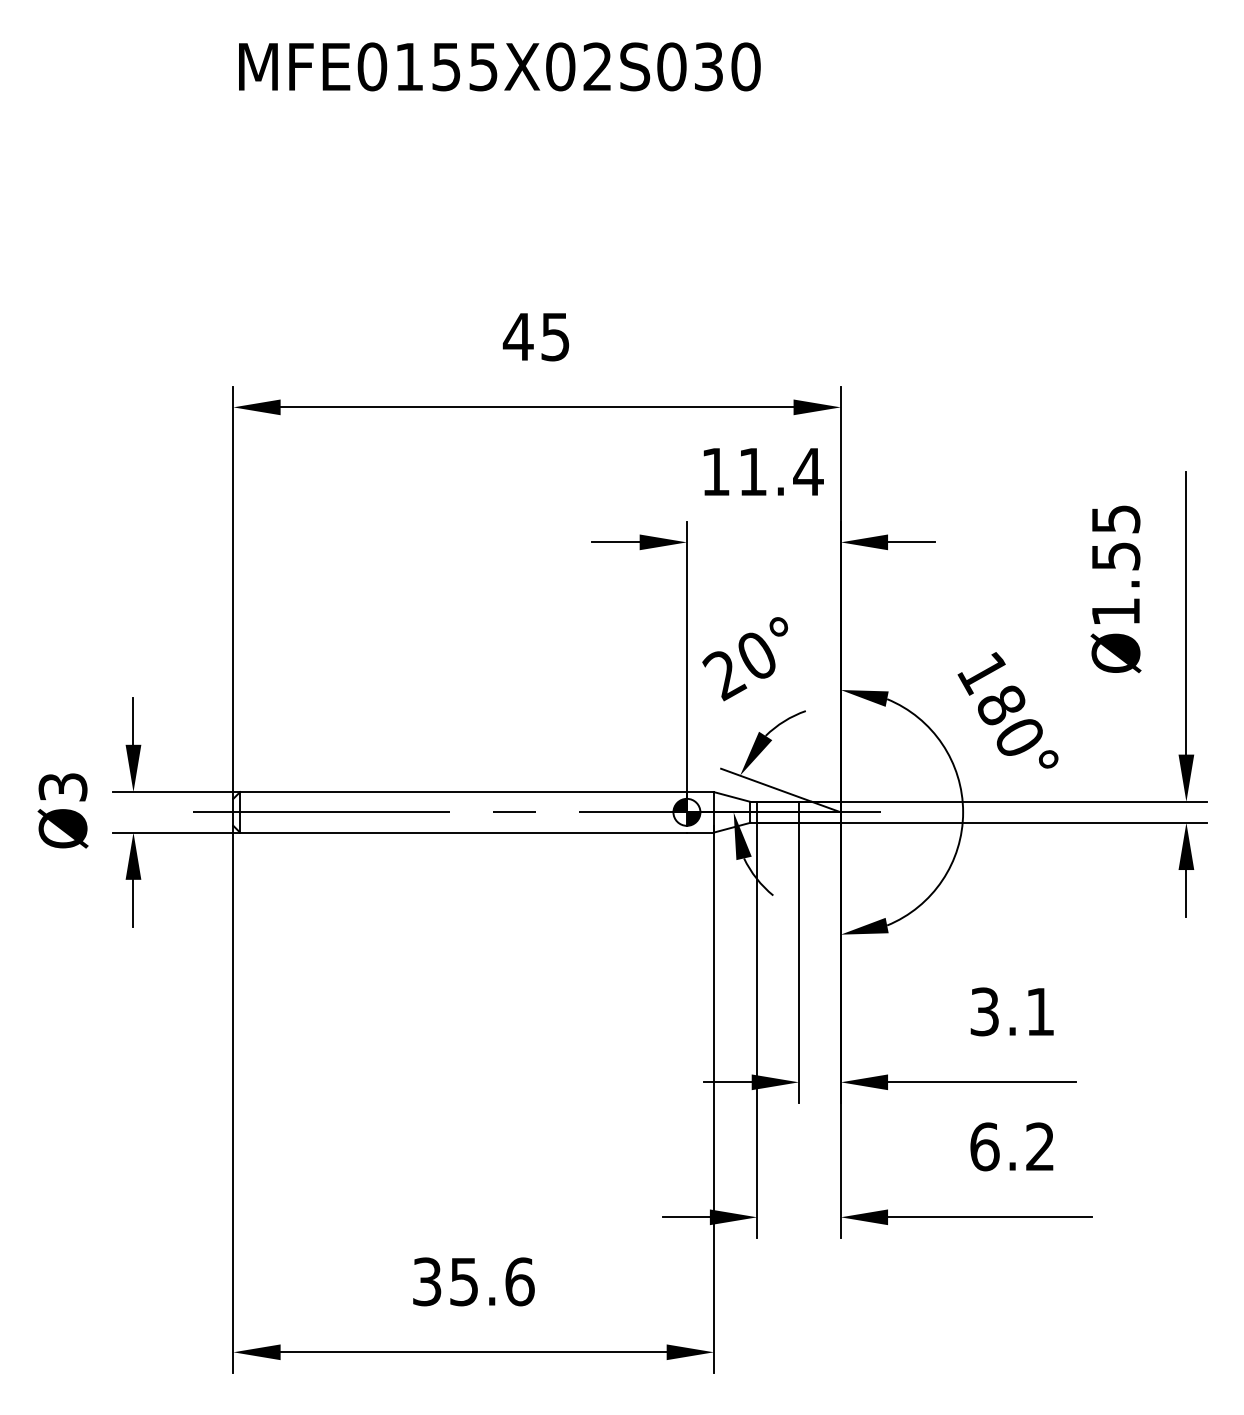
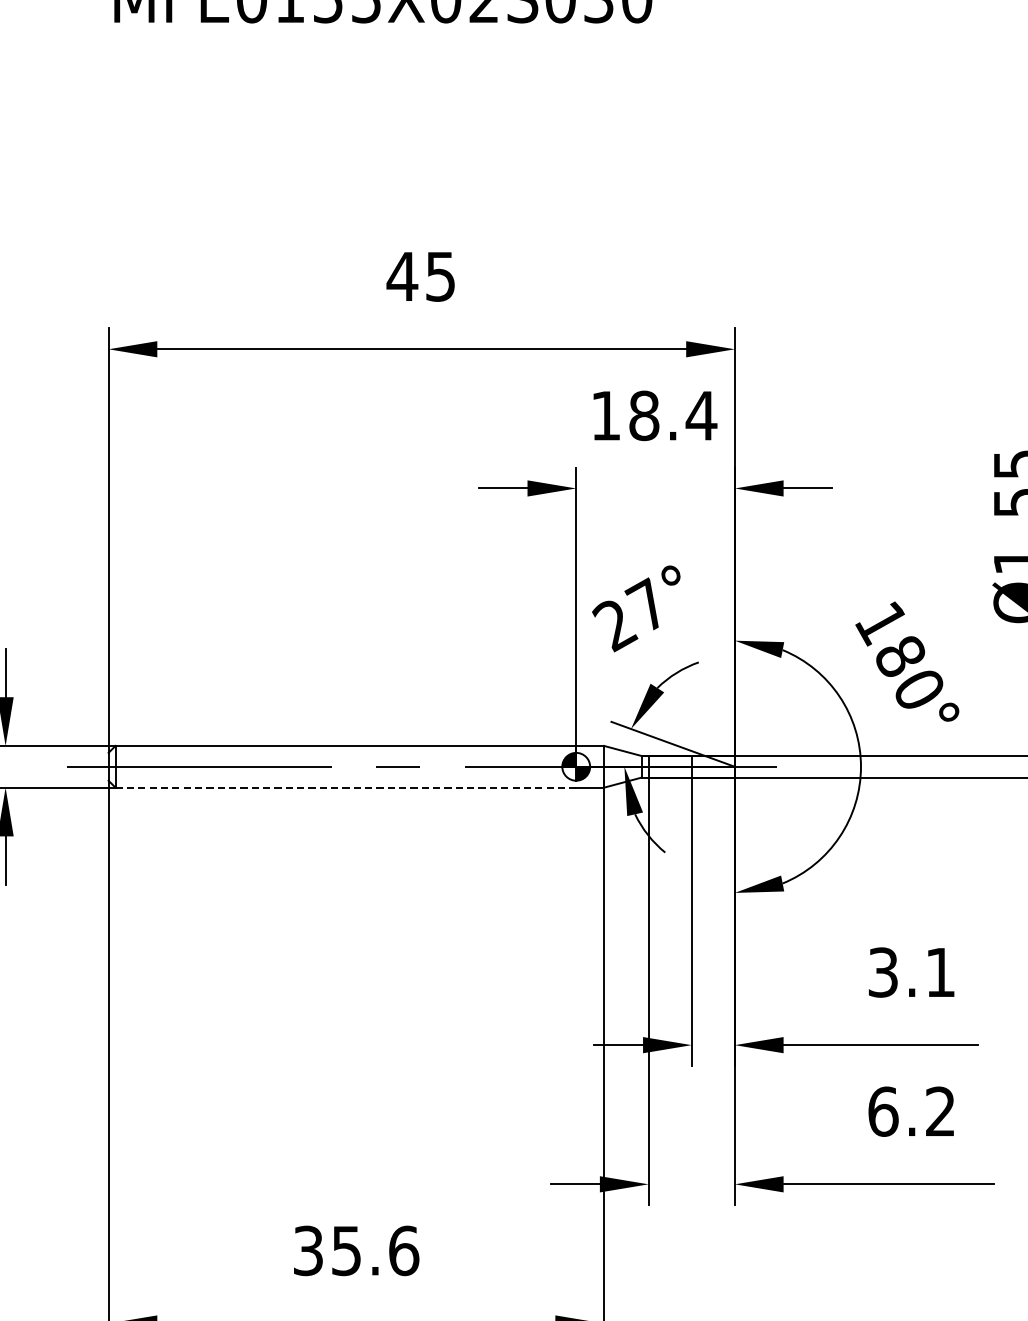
text: (752, 471) -> (643, 415), 11.4 -> 18.4
text: (754, 653) -> (645, 603), 20° -> 27°
line: (464, 832) -> (346, 787), solid -> dashed

